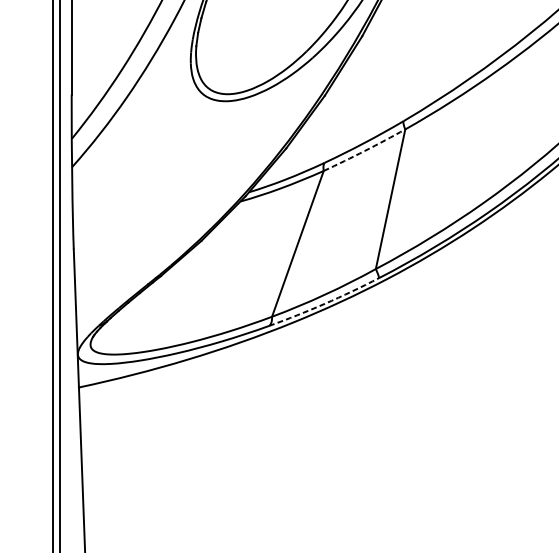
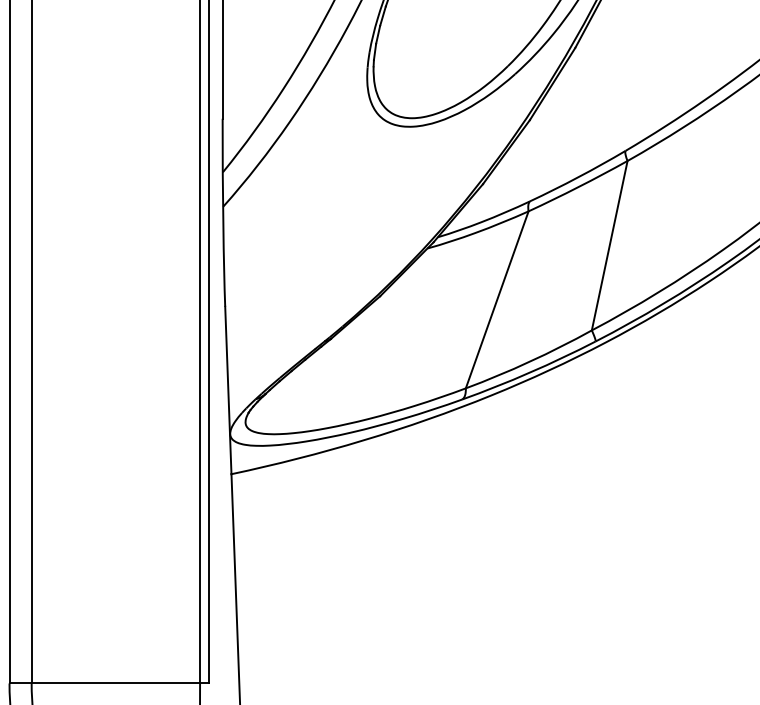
arc: (364, 151) -> (578, 187), dashed -> solid
arc: (324, 303) -> (529, 372), dashed -> solid

